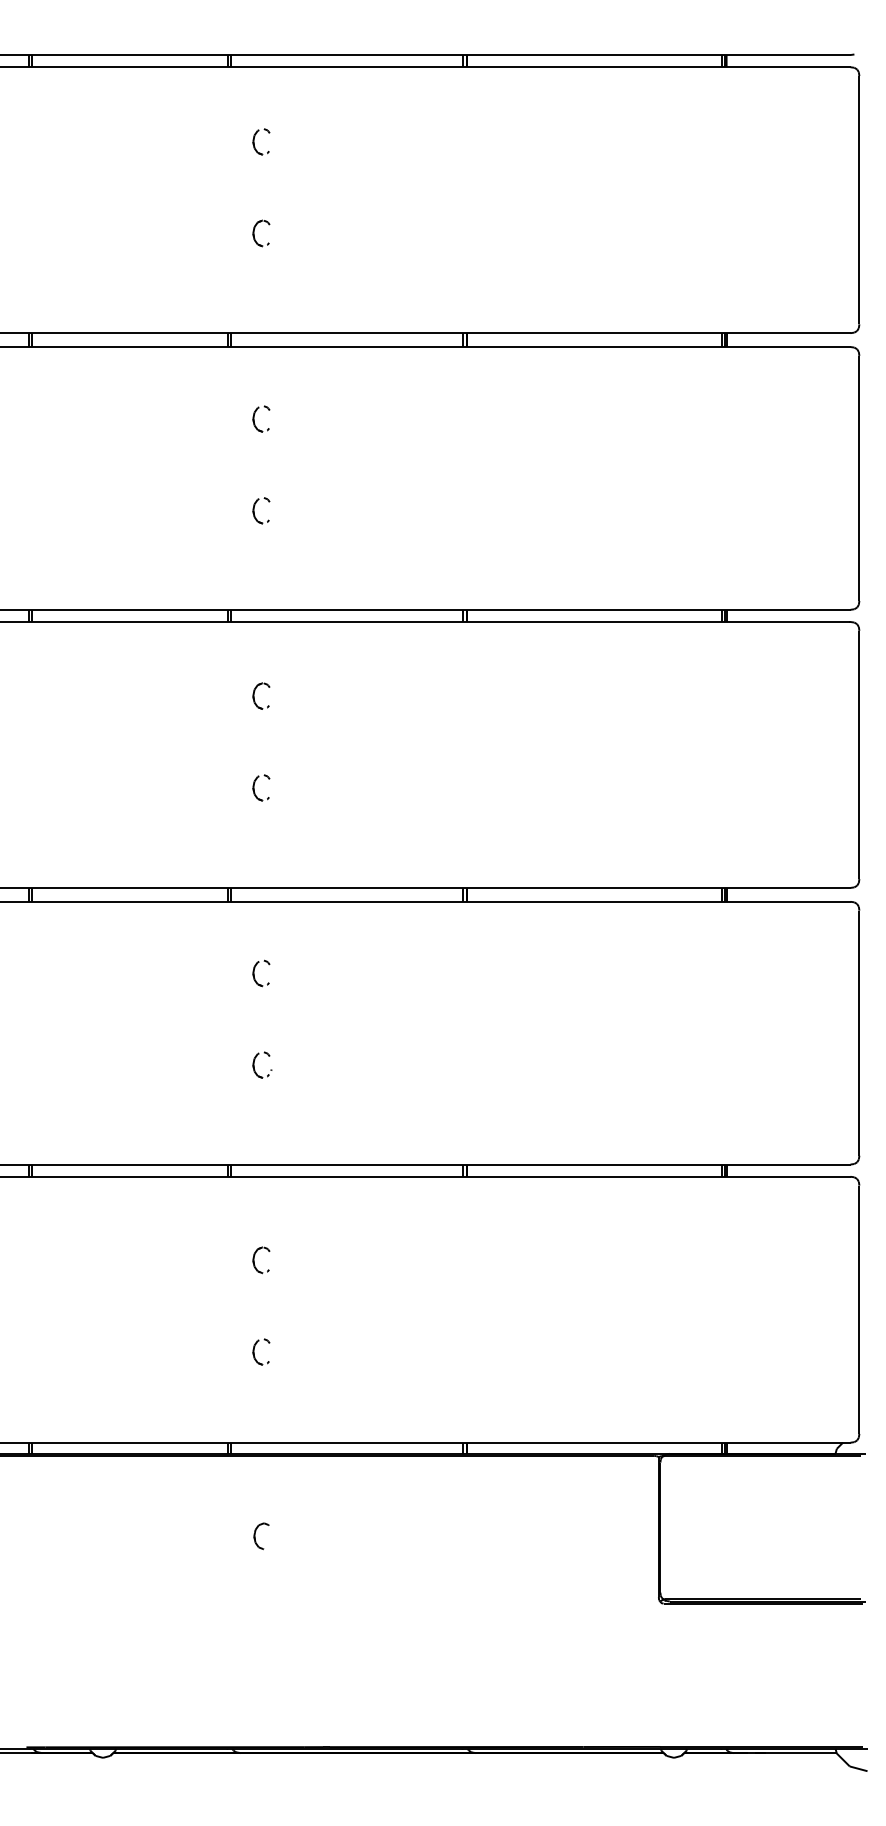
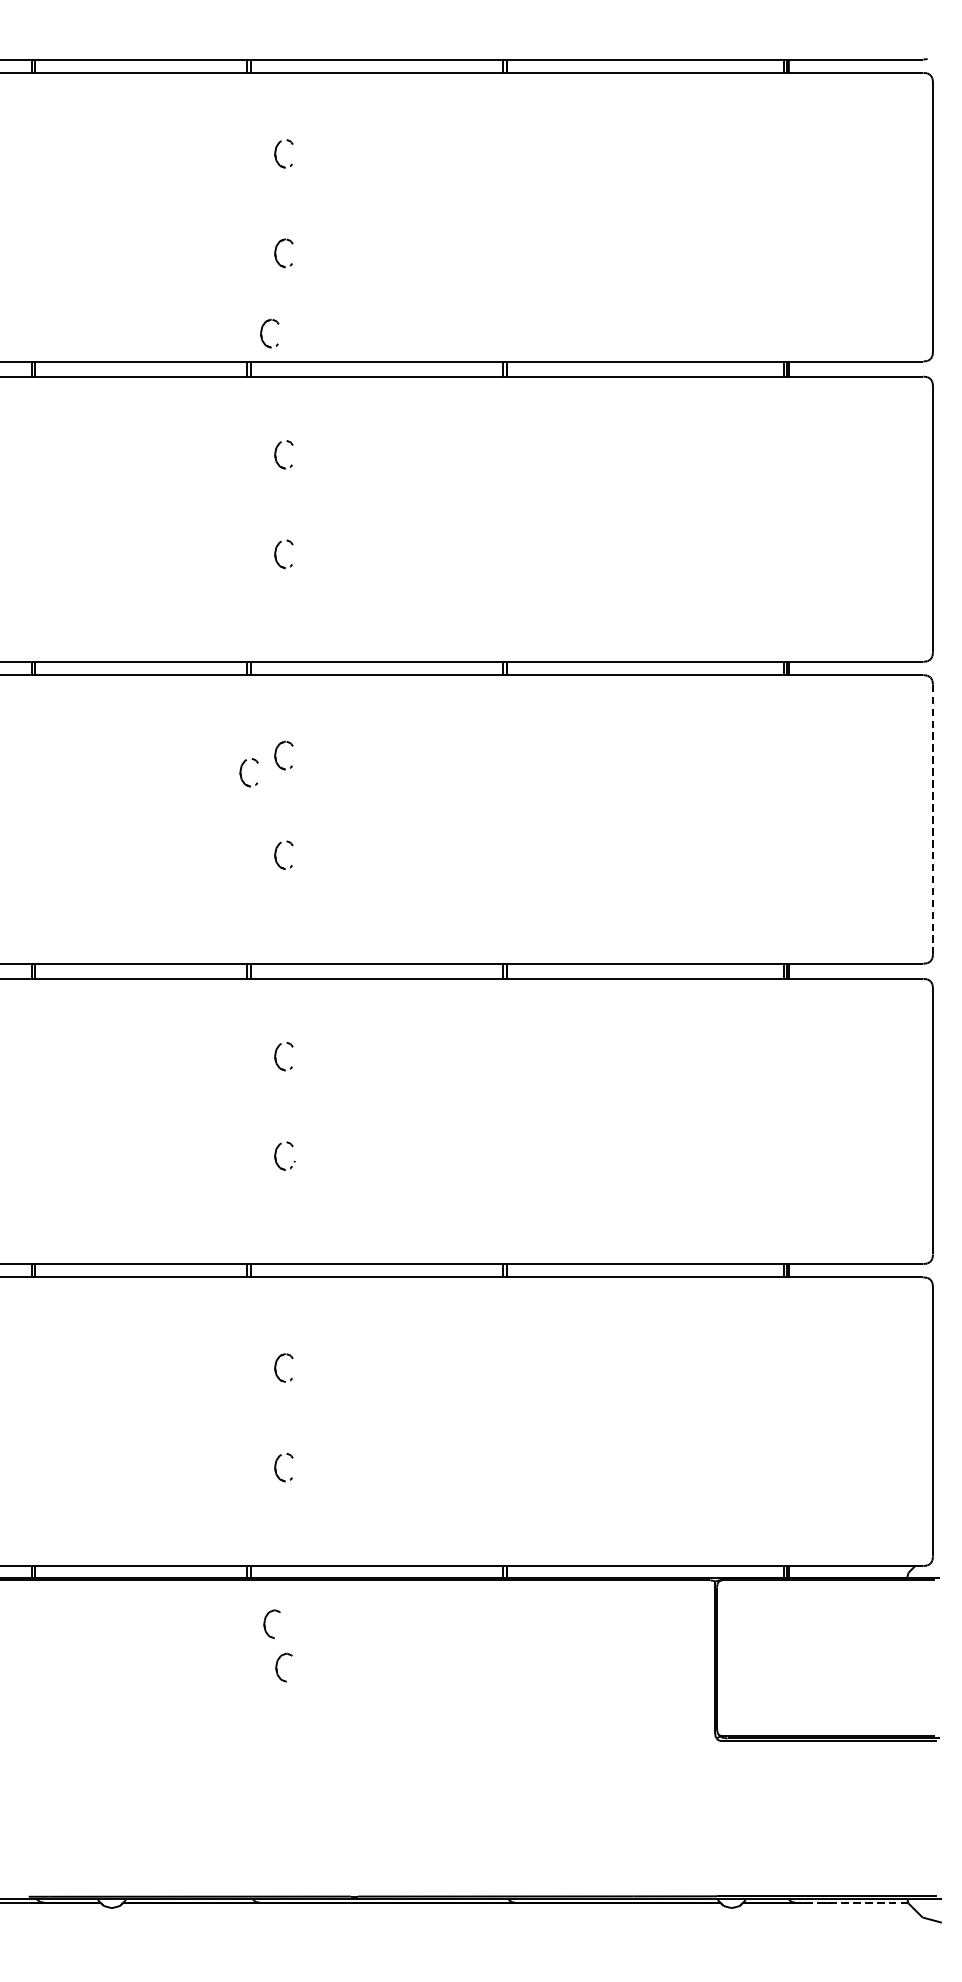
part: (241, 307) -> (262, 333), added
part: (222, 711) -> (241, 772), added
line: (859, 755) -> (933, 820), solid -> dashed
part: (250, 1496) -> (272, 1624), added
line: (784, 1753) -> (851, 1903), solid -> dashed

